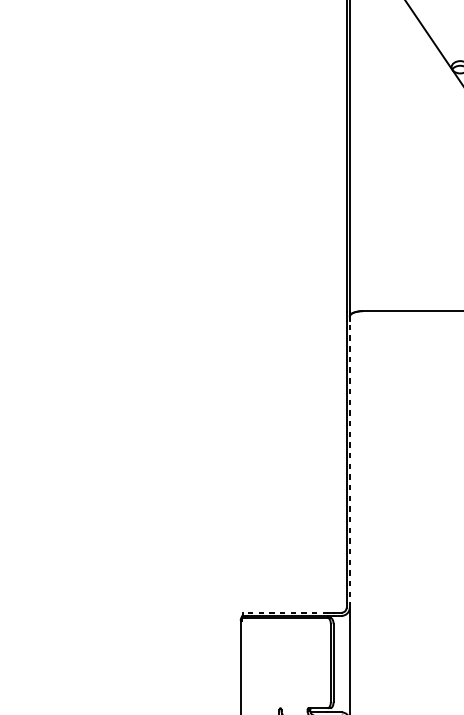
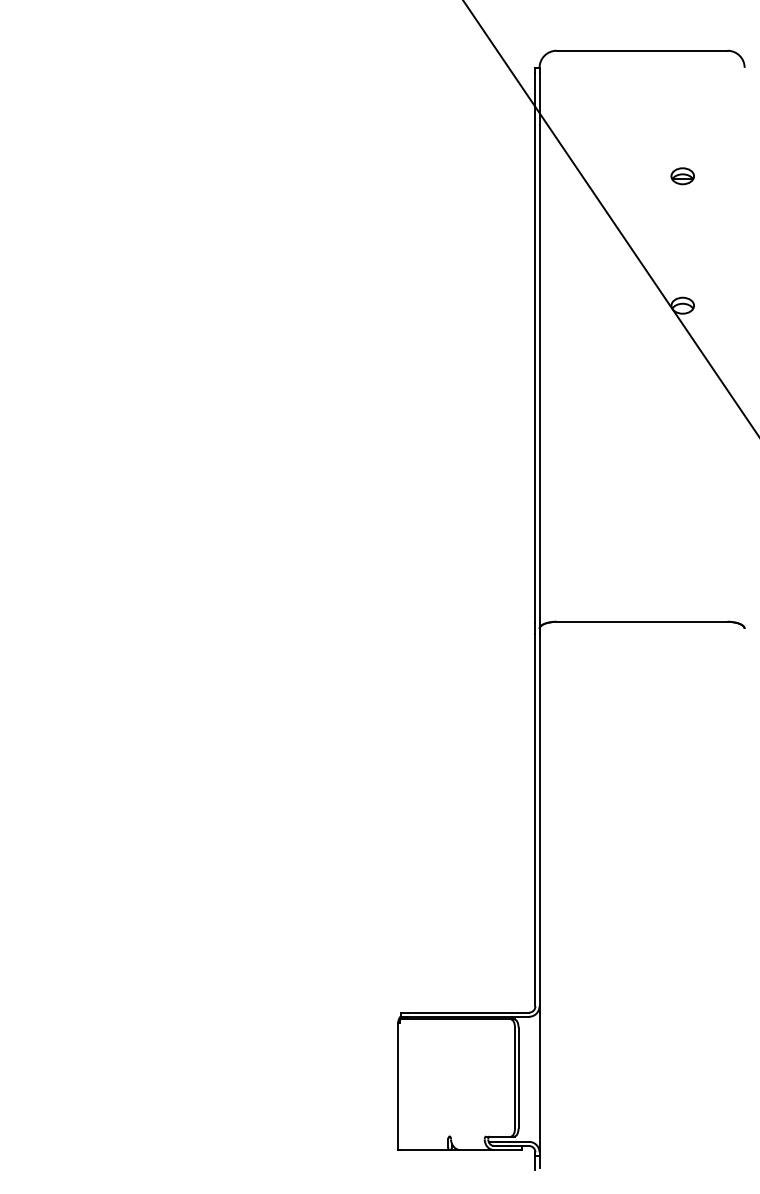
line: (349, 464) -> (539, 820), dashed -> solid
line: (285, 612) -> (456, 1012), dashed -> solid

